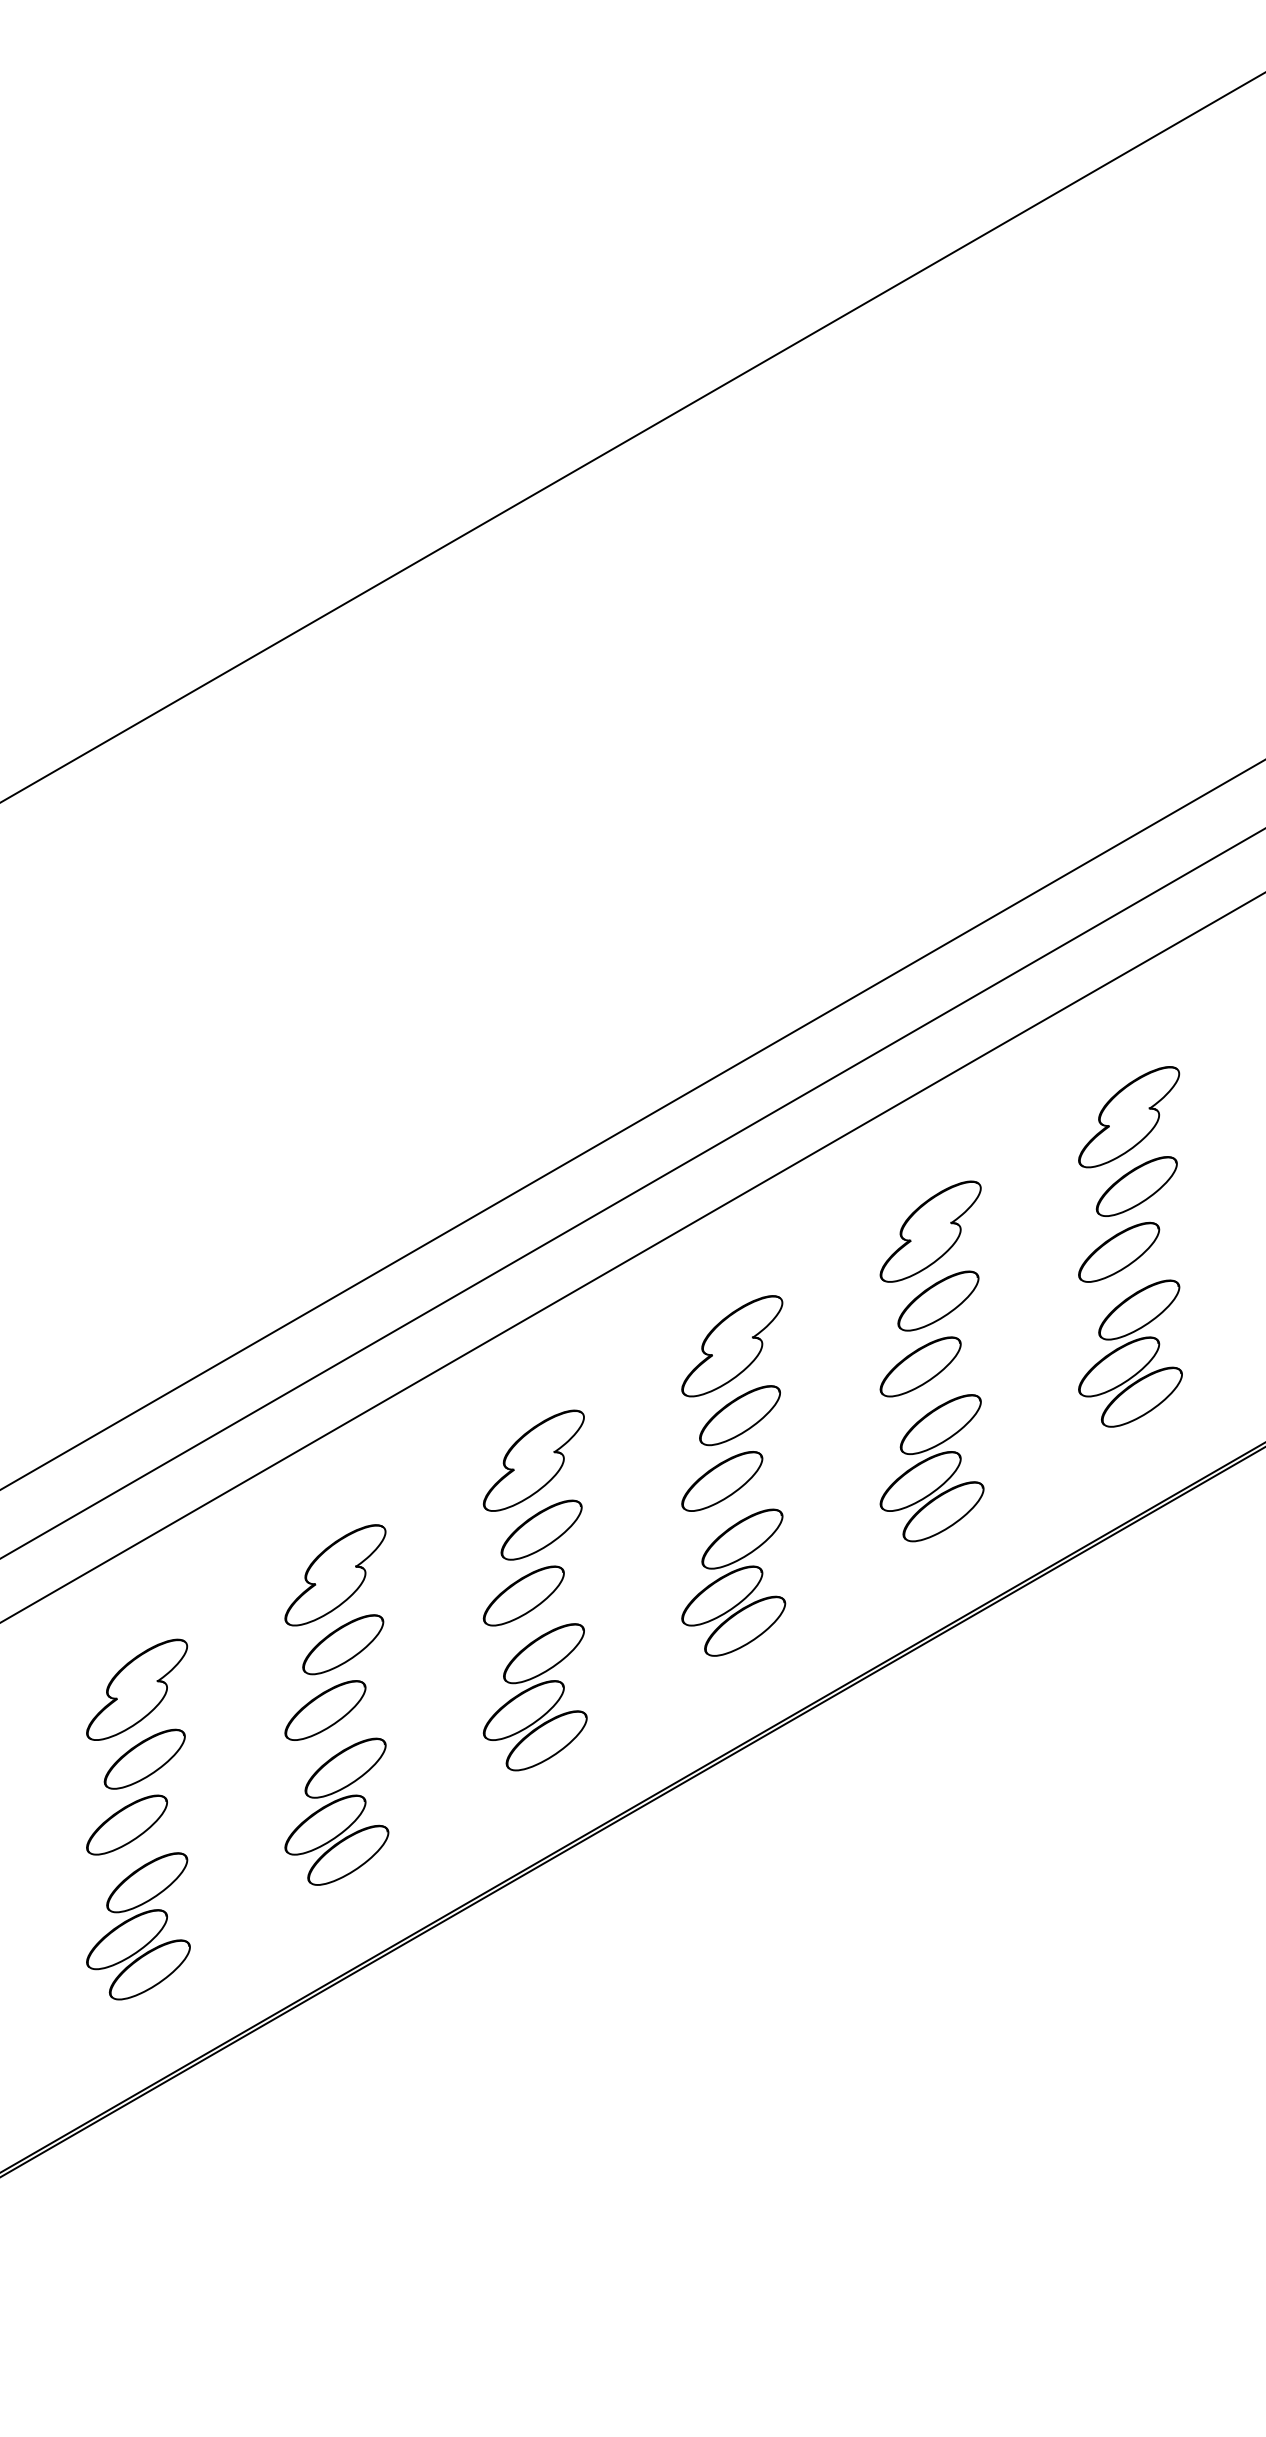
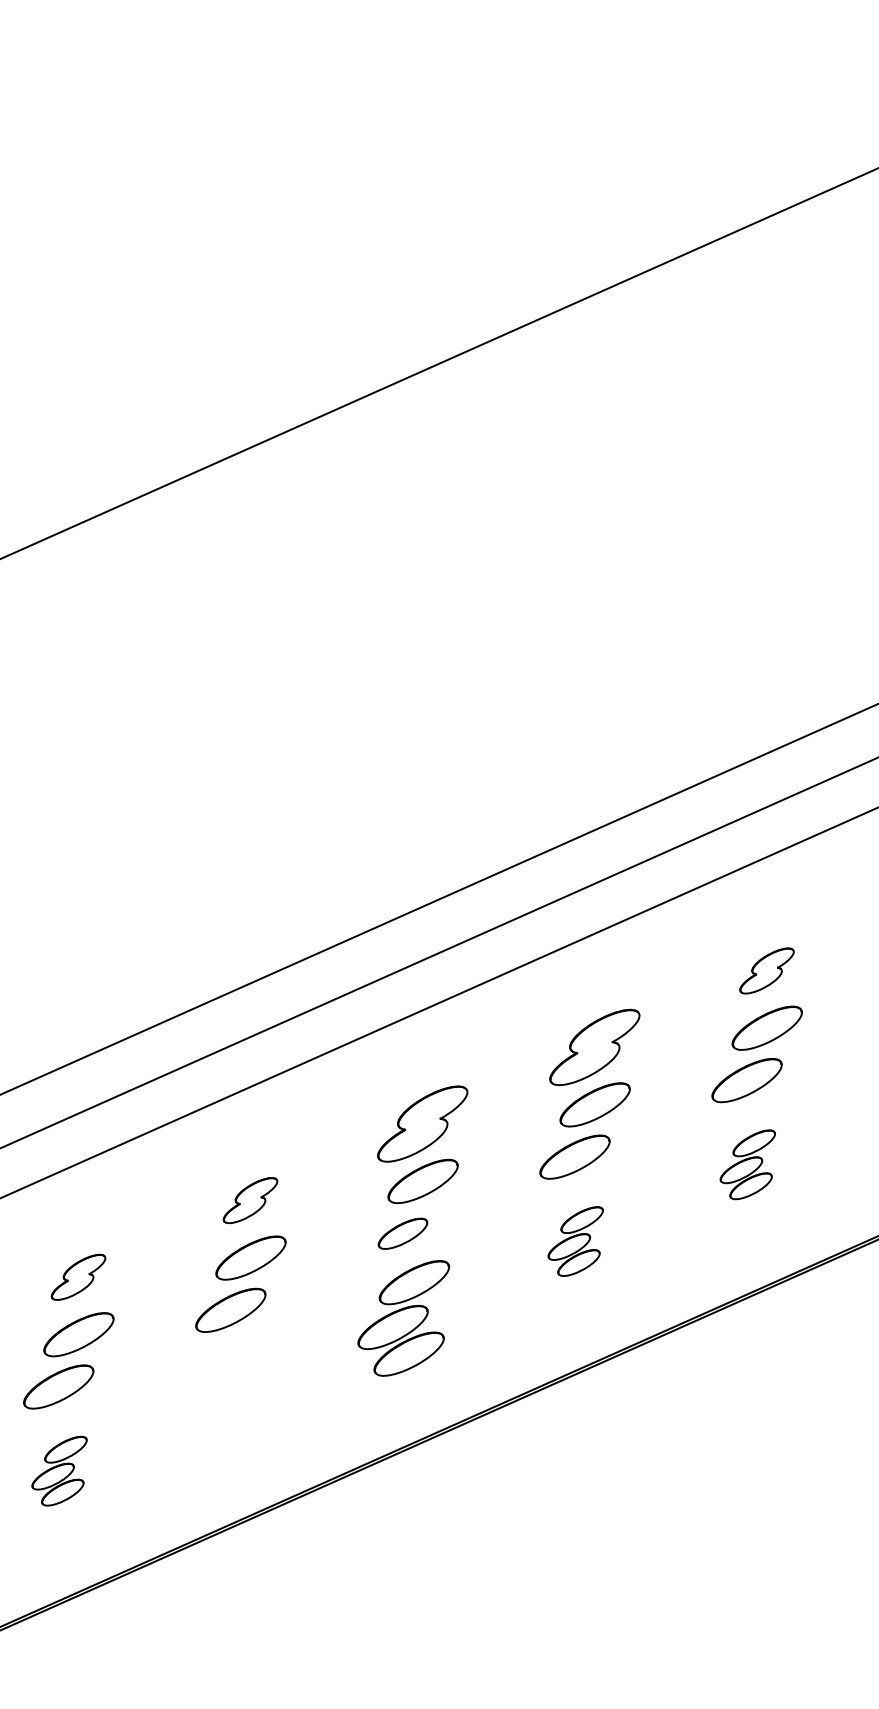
part: (1129, 1117) -> (767, 971), size x0.6
part: (1130, 1353) -> (747, 1164), size x0.6
part: (533, 1460) -> (250, 1200), size x0.6
part: (931, 1468) -> (575, 1241), size x0.6
part: (722, 1481) -> (403, 1233), size x0.7
part: (335, 1575) -> (78, 1277), size x0.6
part: (534, 1697) -> (230, 1394), removed
part: (336, 1811) -> (59, 1470), size x0.6

